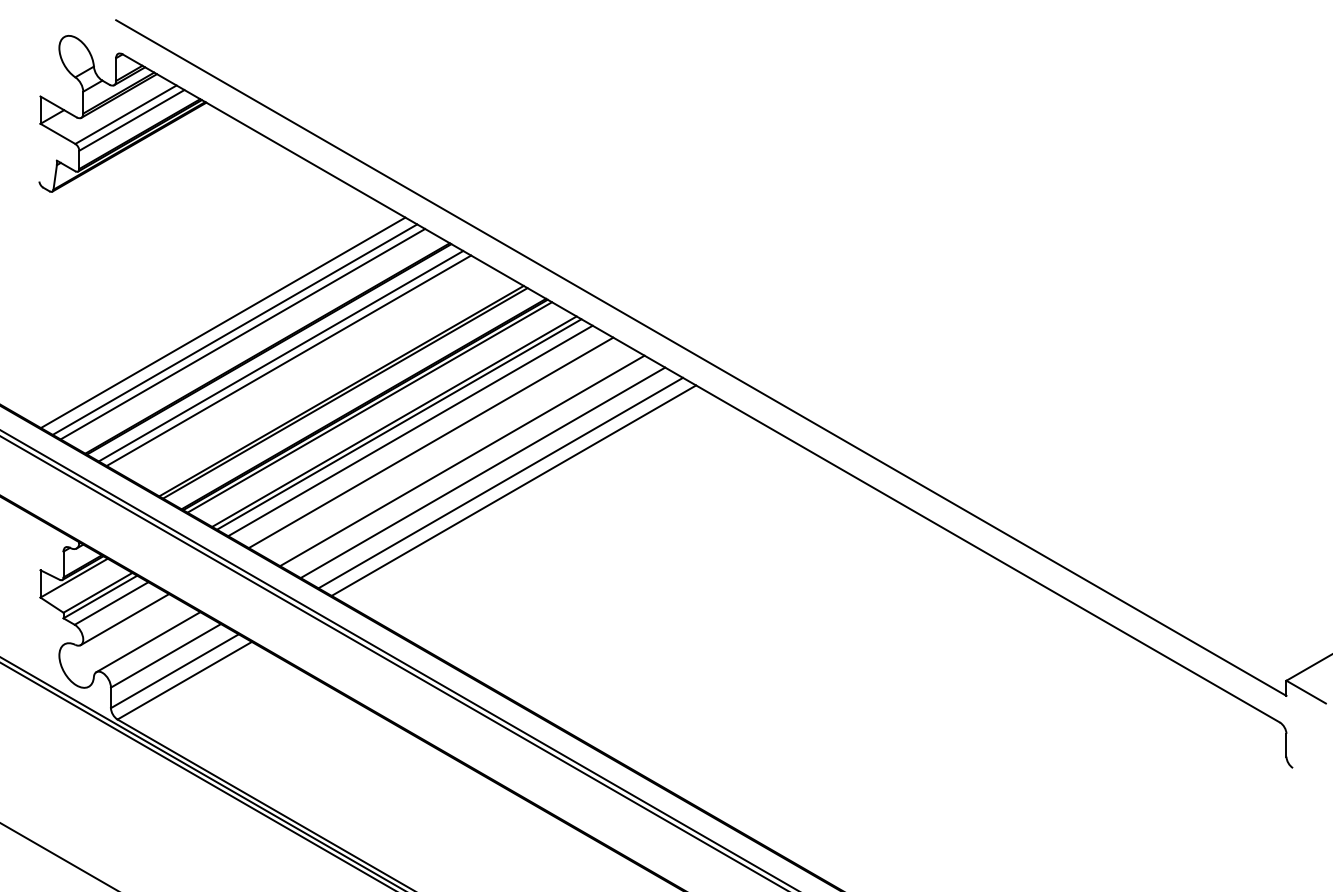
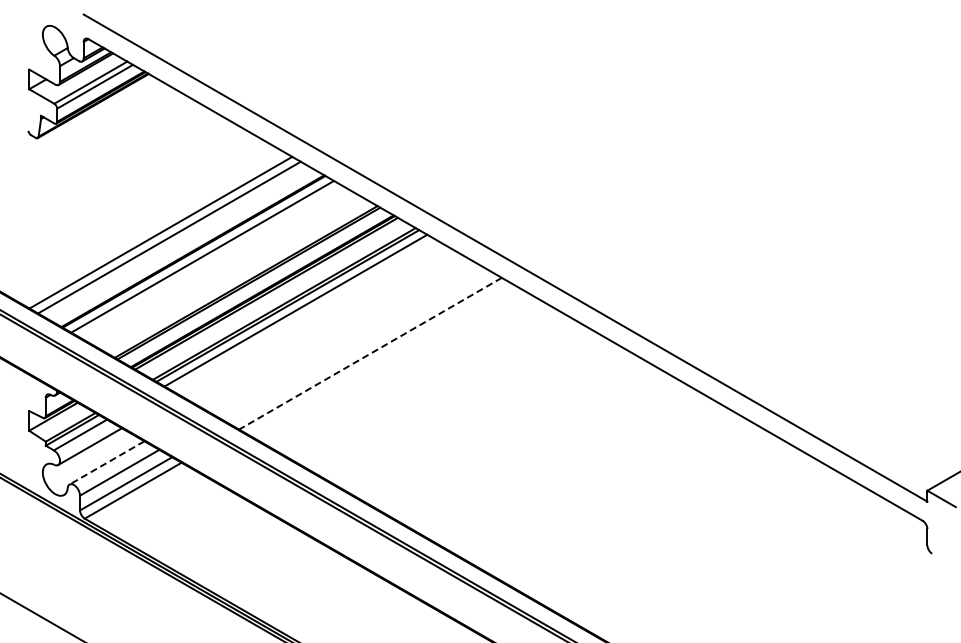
line: (242, 333) -> (174, 240), removed
line: (287, 359) -> (207, 259), removed
line: (430, 443) -> (310, 319), removed
line: (461, 461) -> (332, 332), removed
line: (482, 472) -> (347, 340), removed
line: (500, 483) -> (360, 348), removed
line: (513, 490) -> (370, 353), solid -> dashed
line: (147, 642) -> (106, 463), solid -> dashed

